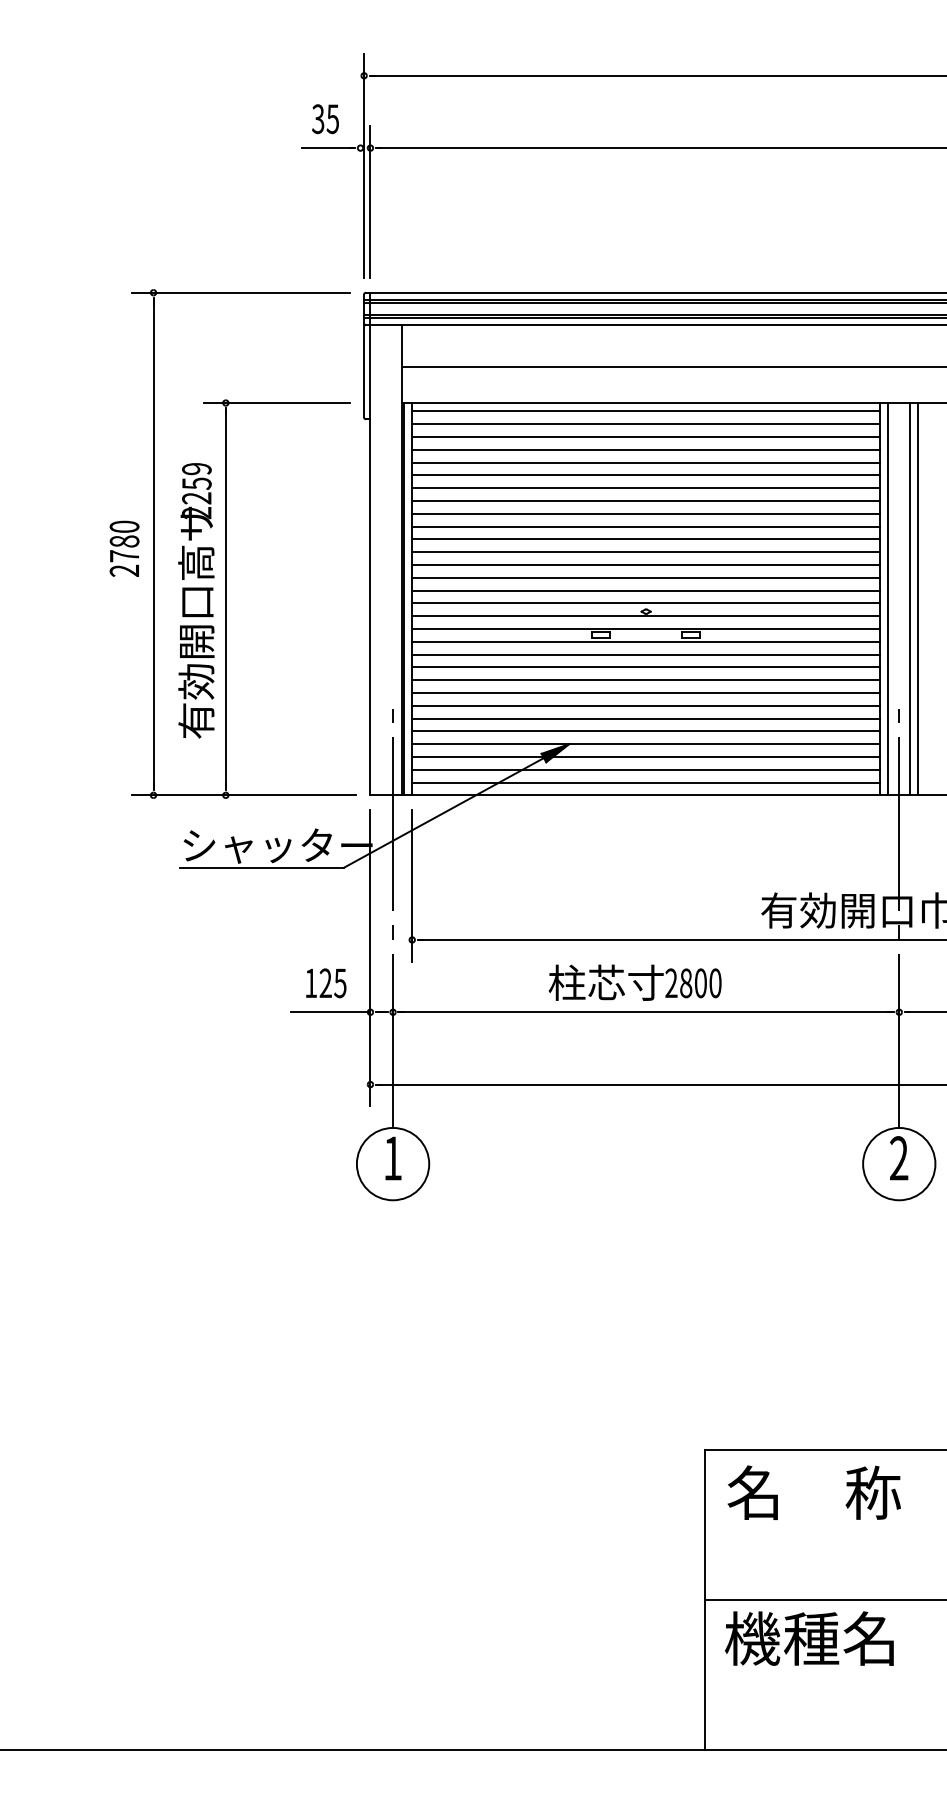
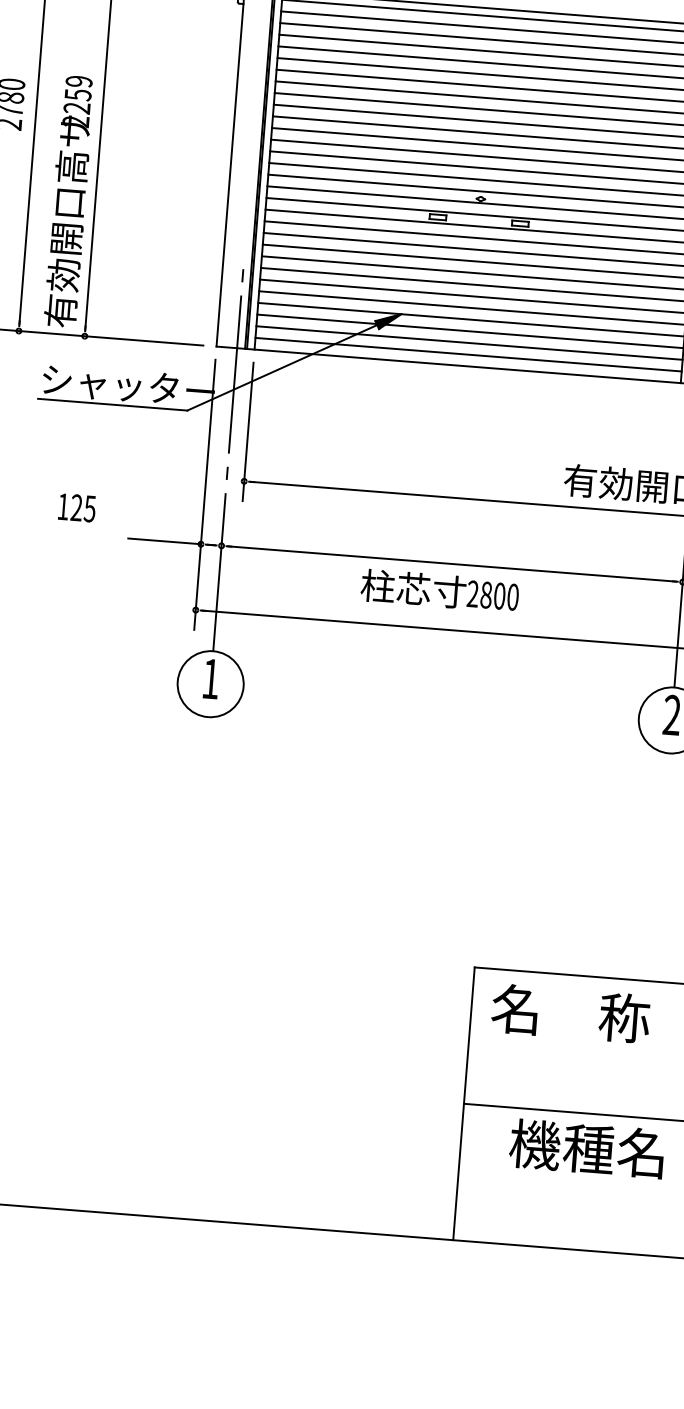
text: (196, 600) -> (69, 201), moved
text: (634, 982) -> (439, 590), moved
text: (326, 983) -> (77, 508), moved
text: (809, 1638) -> (587, 1148), moved

